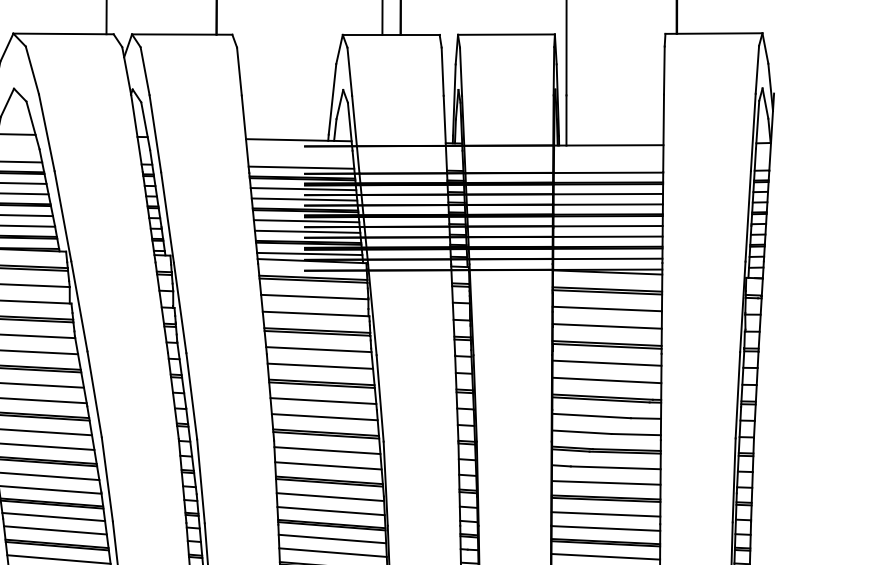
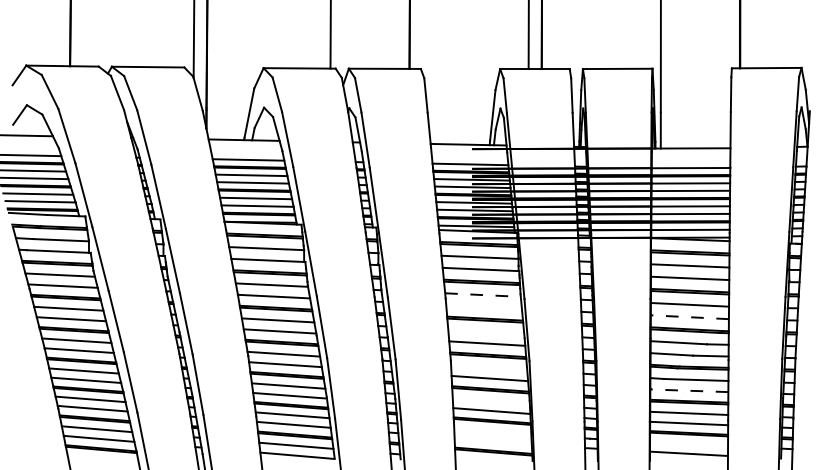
line: (318, 350) -> (482, 295), solid -> dashed
line: (319, 365) -> (483, 306), removed
line: (606, 380) -> (689, 317), solid -> dashed
line: (323, 400) -> (486, 331), removed
line: (327, 450) -> (489, 367), removed
line: (606, 482) -> (689, 390), solid -> dashed
line: (329, 496) -> (490, 400), removed
line: (332, 539) -> (492, 431), removed
line: (332, 552) -> (492, 440), removed
line: (606, 556) -> (689, 443), removed

